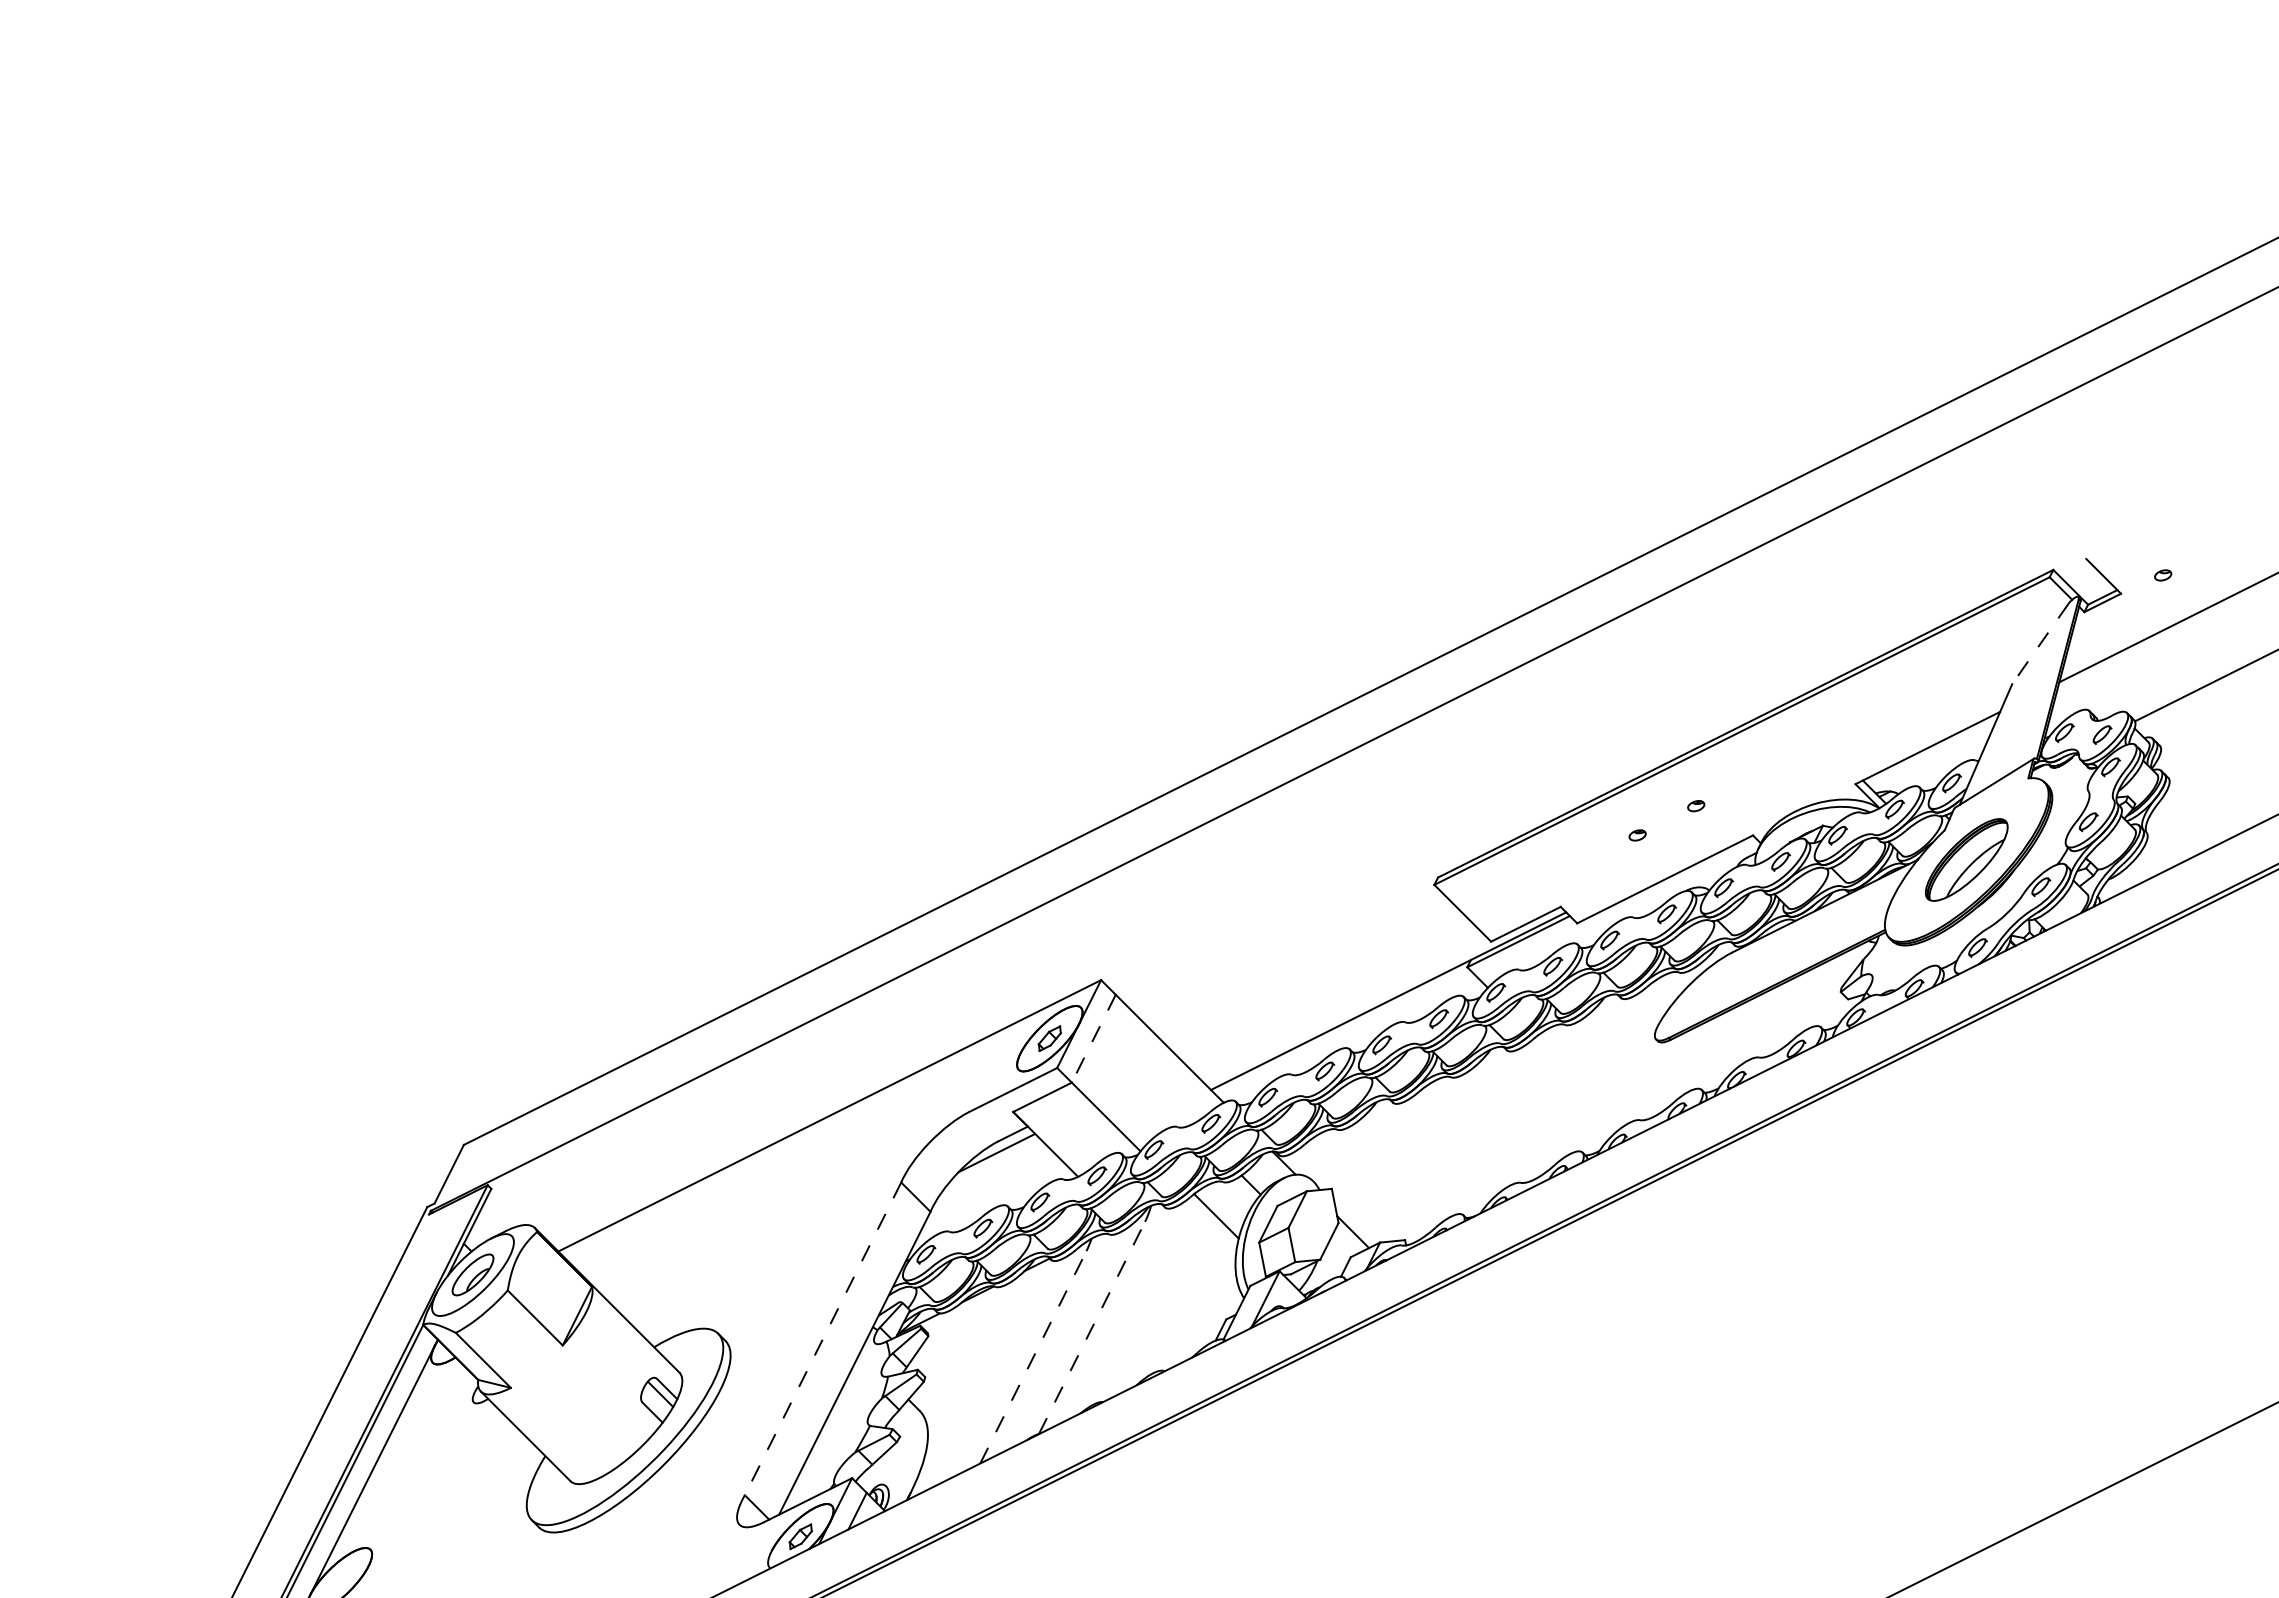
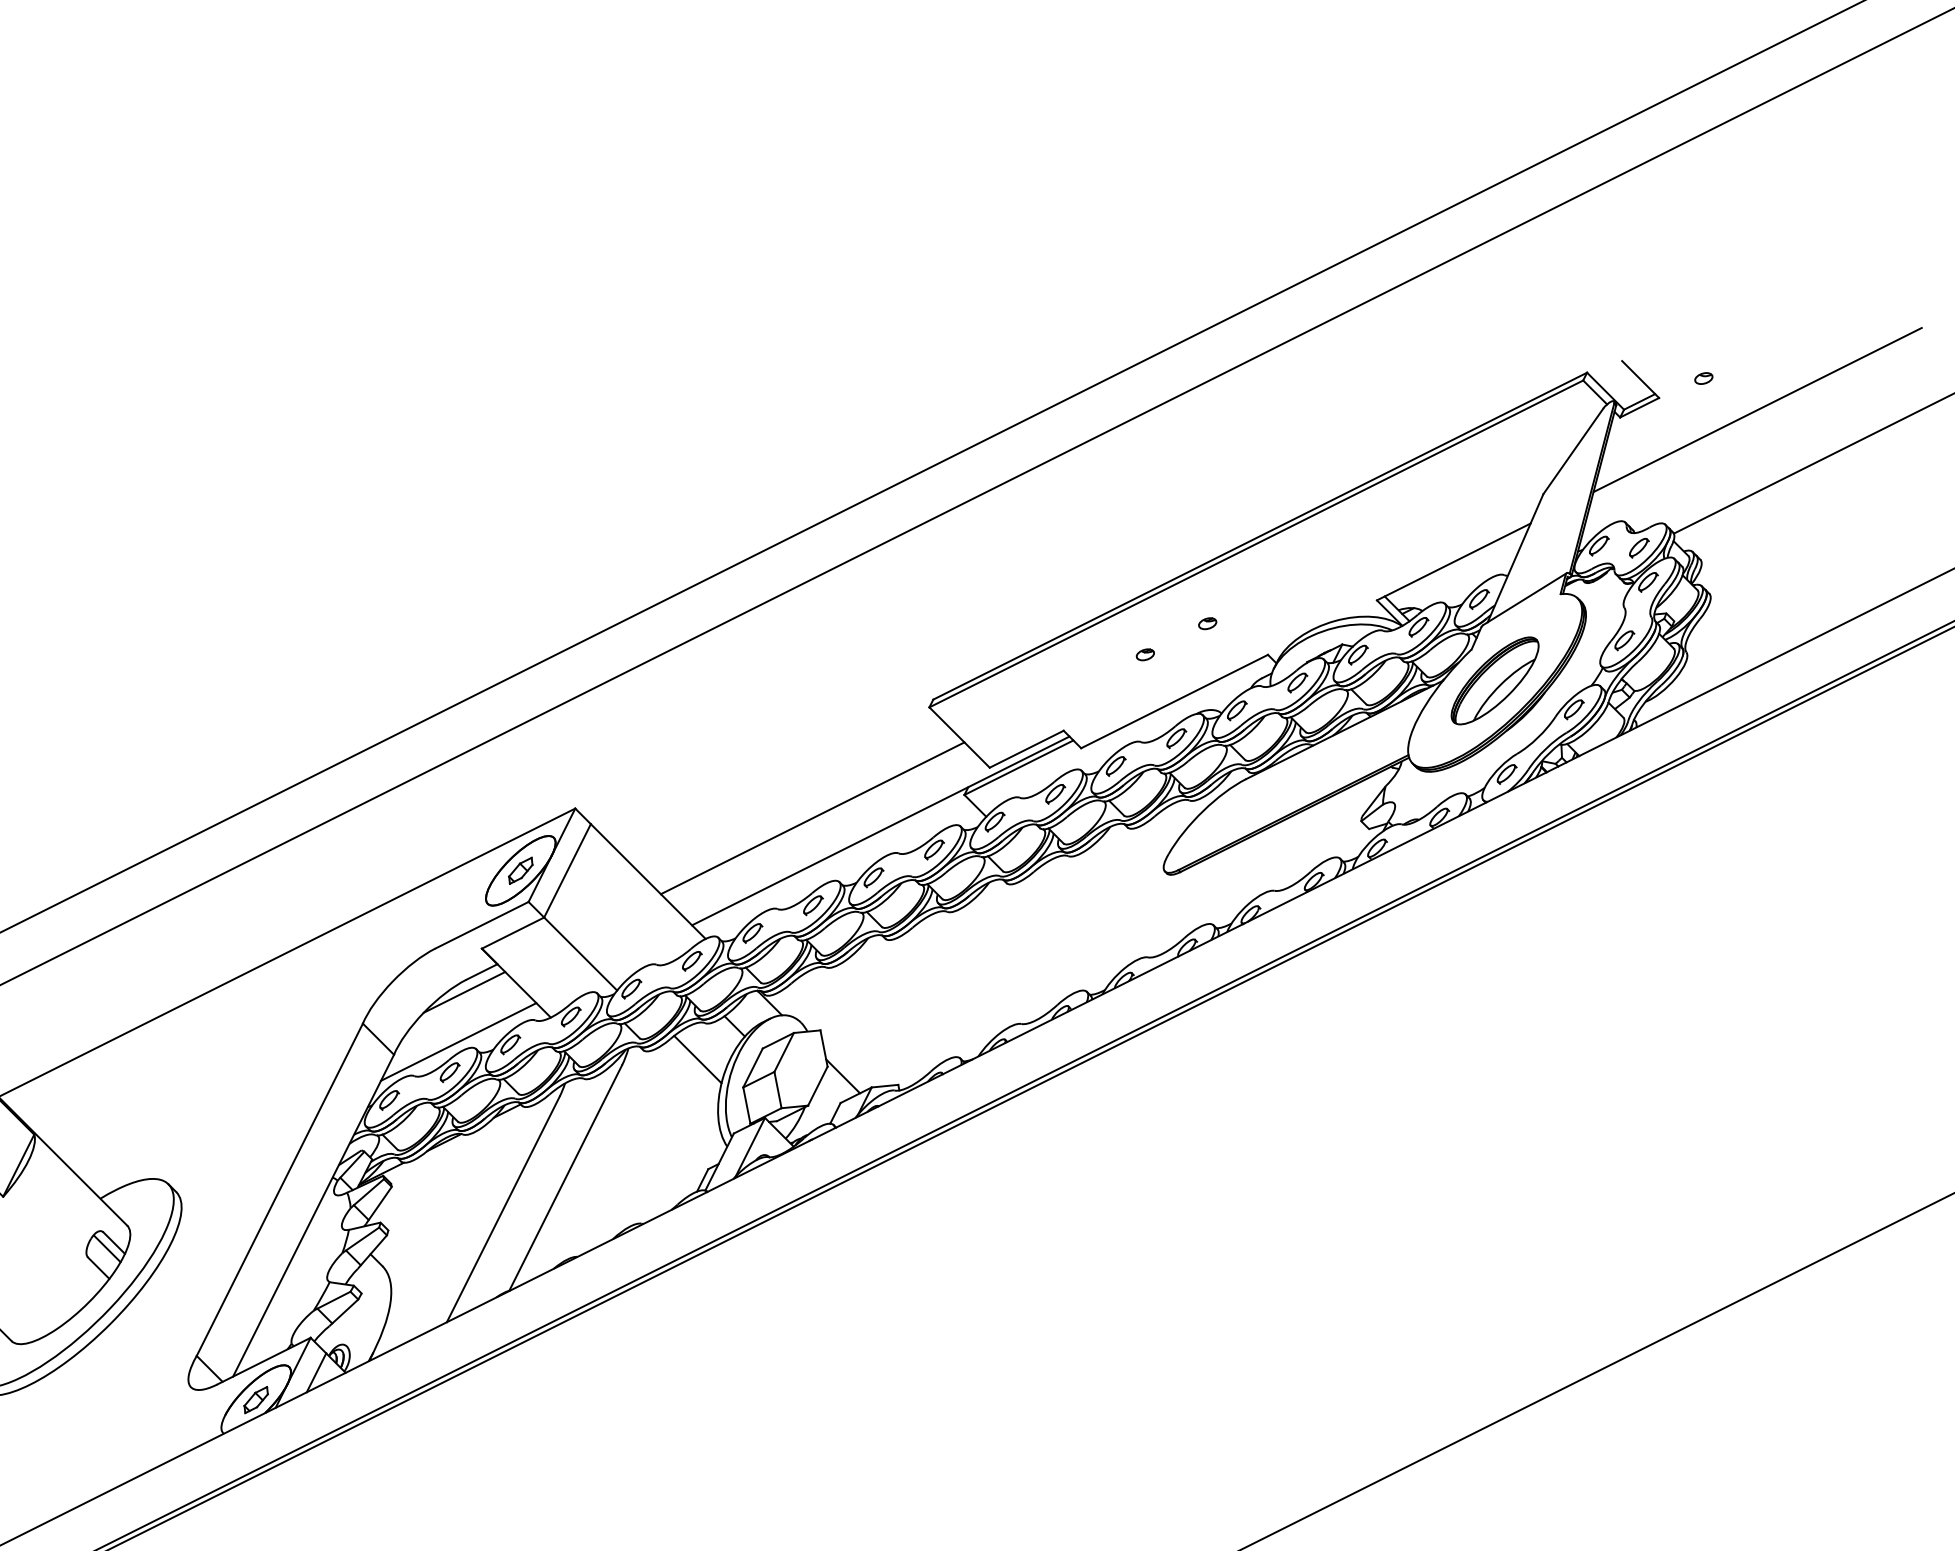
line: (2040, 644) -> (1573, 451), dashed -> solid
line: (1324, 988) -> (812, 817), added
line: (1093, 1039) -> (567, 871), dashed -> solid
line: (991, 1199) -> (458, 1041), added
line: (1092, 1327) -> (566, 1177), dashed -> solid
line: (823, 1338) -> (280, 1189), dashed -> solid
line: (1033, 1357) -> (503, 1209), dashed -> solid

